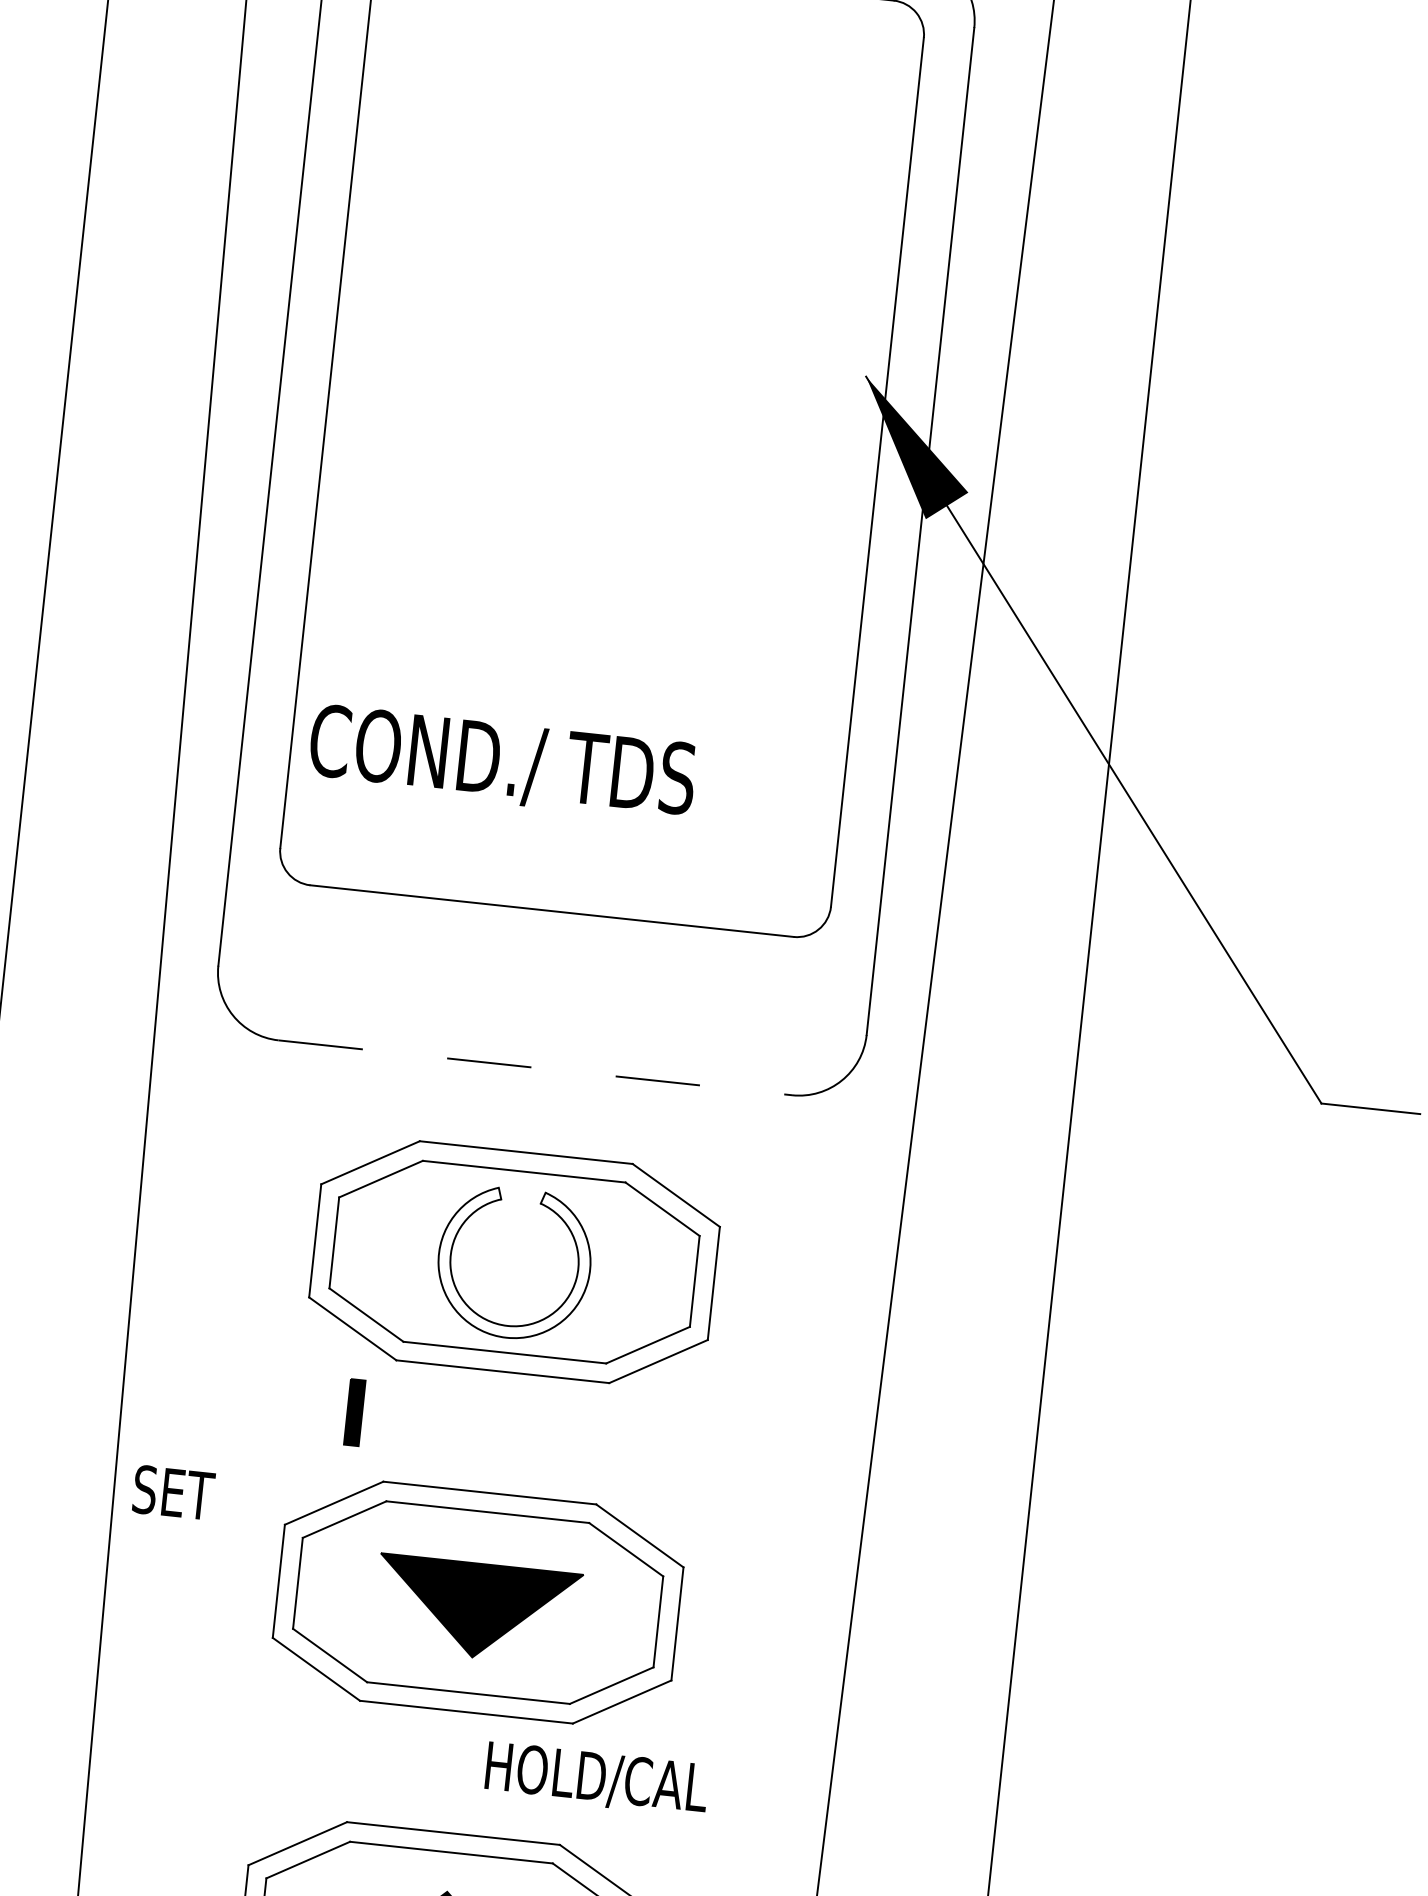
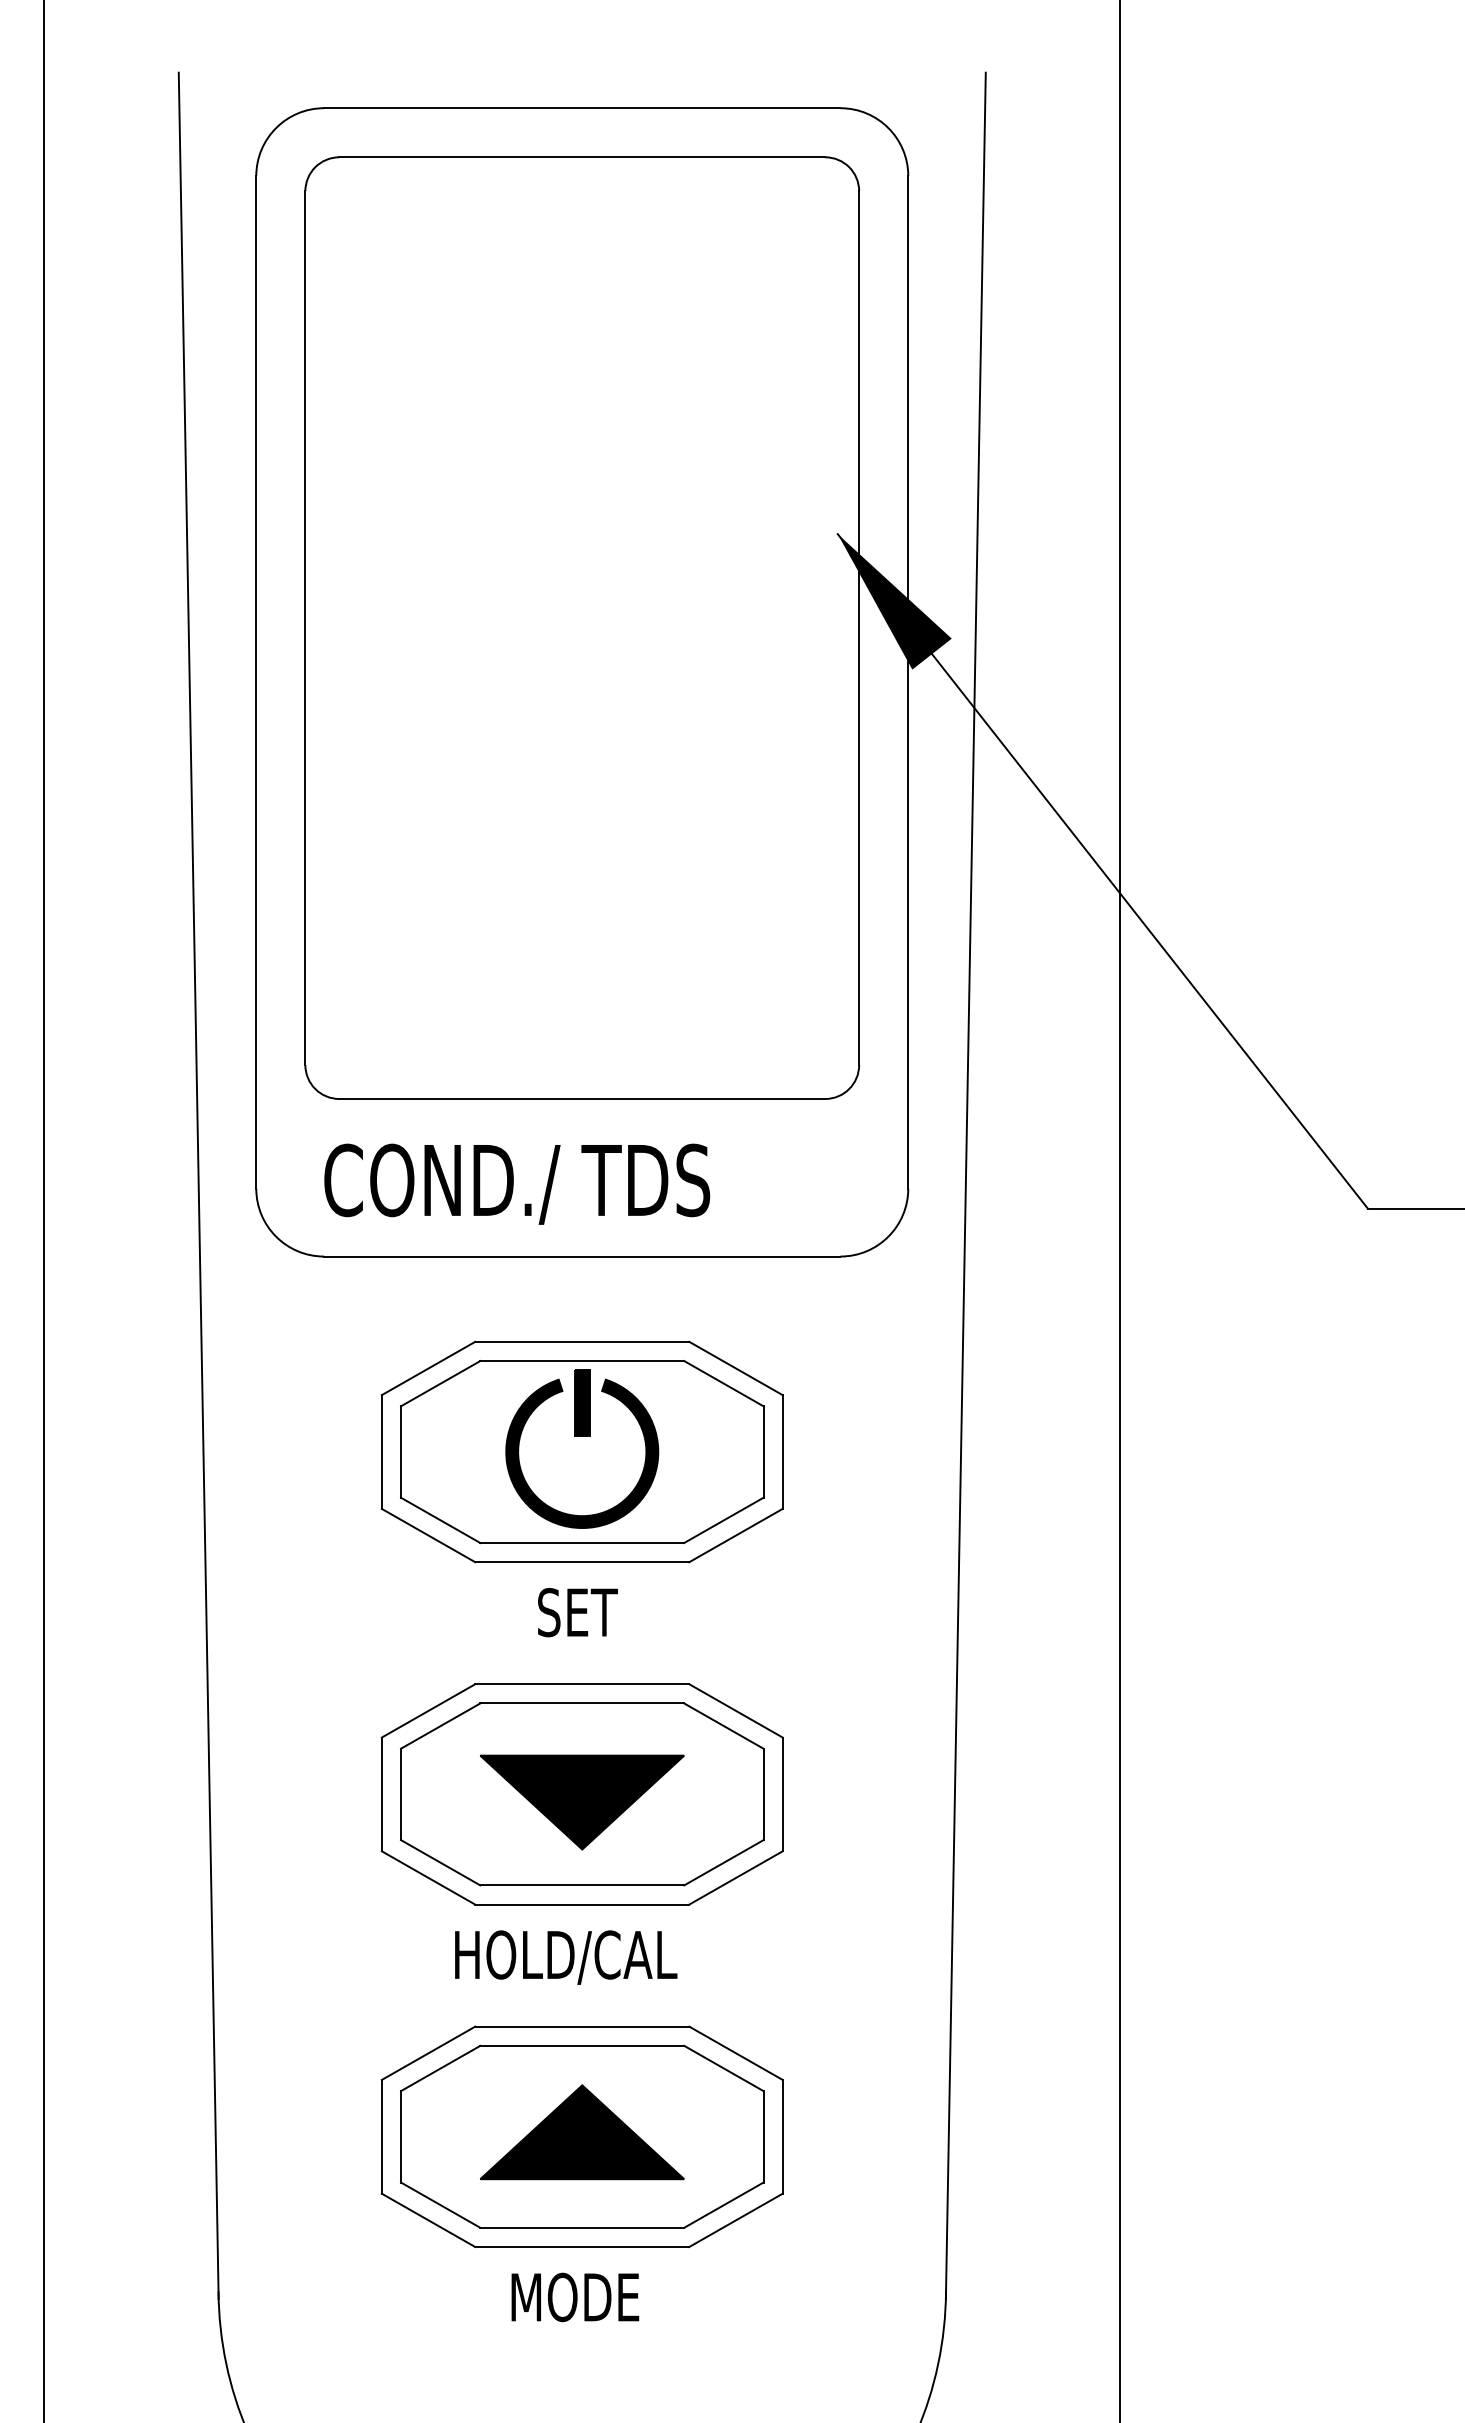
text: (502, 762) -> (517, 1183), moved
line: (535, 1067) -> (582, 1256), dashed -> solid
fill: (514, 1263) -> (582, 1453), added
part: (354, 1412) -> (582, 1402), moved
text: (173, 1492) -> (577, 1612), moved
text: (597, 1779) -> (566, 1957), moved

